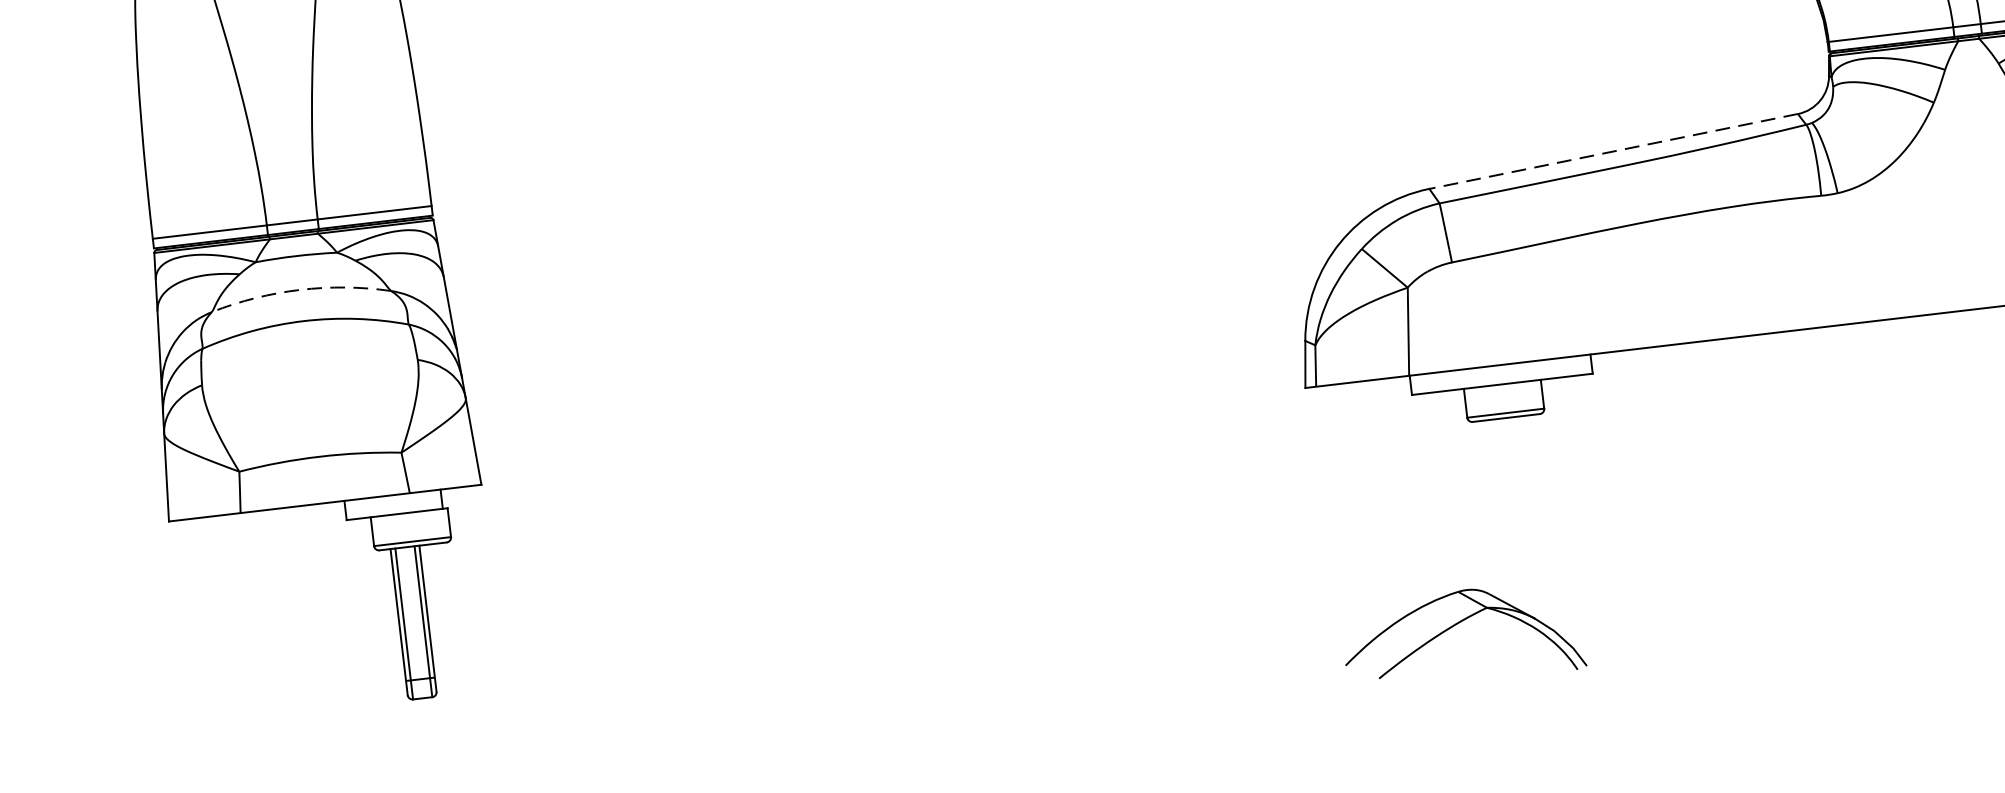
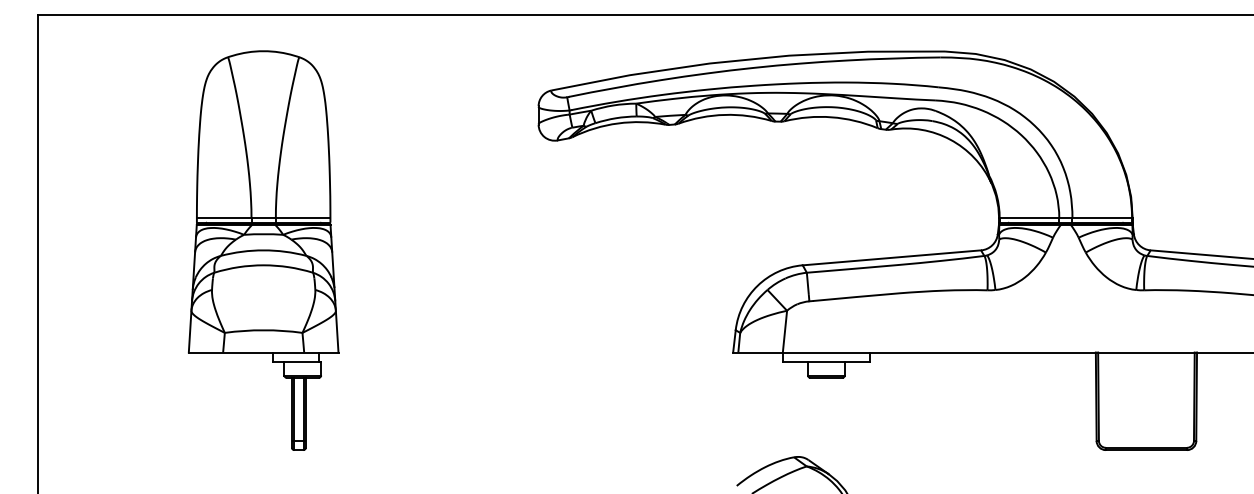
line: (1612, 150) -> (891, 257), dashed -> solid
arc: (299, 290) -> (263, 250), dashed -> solid

